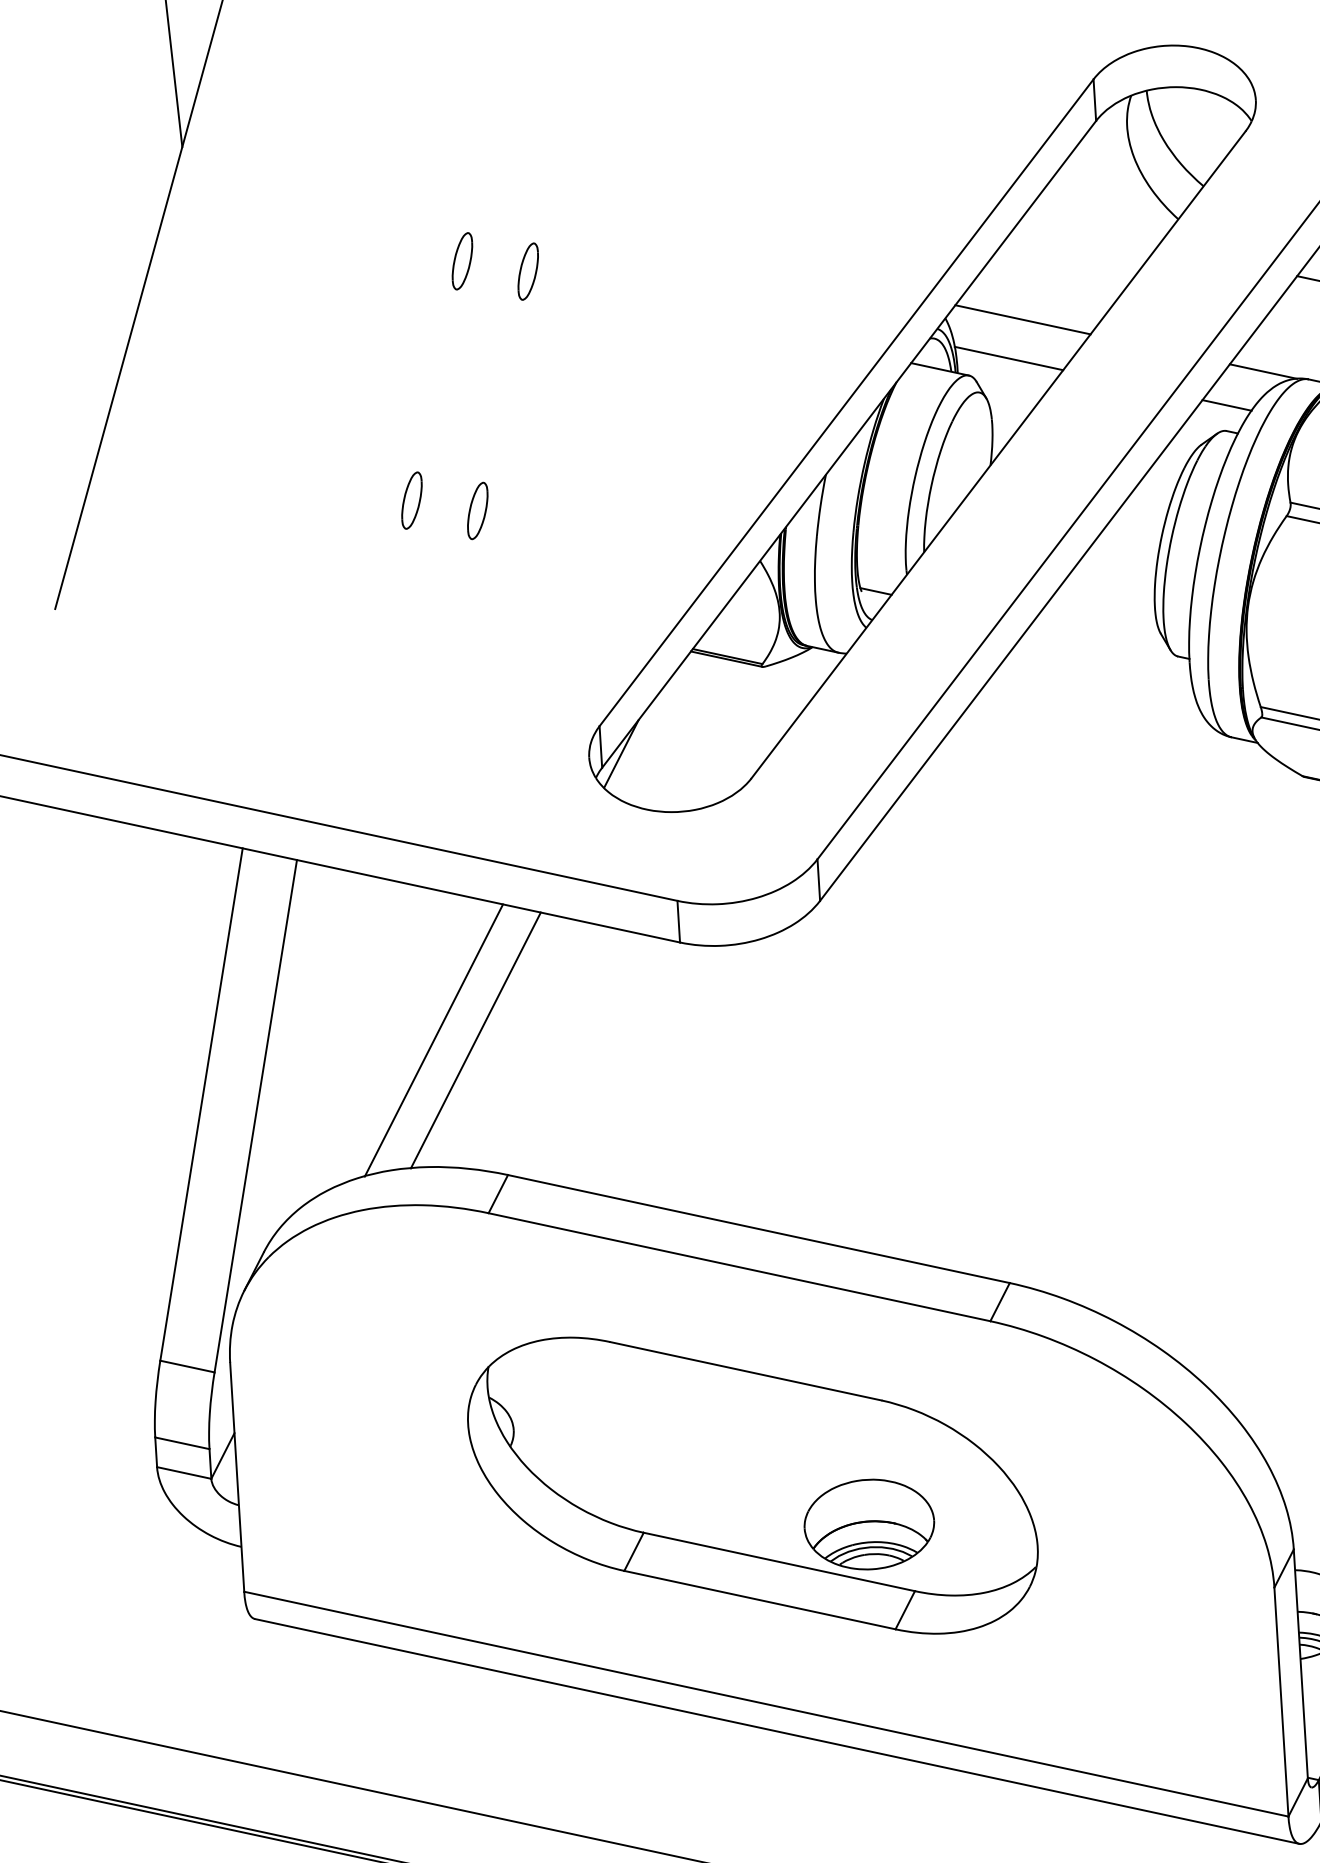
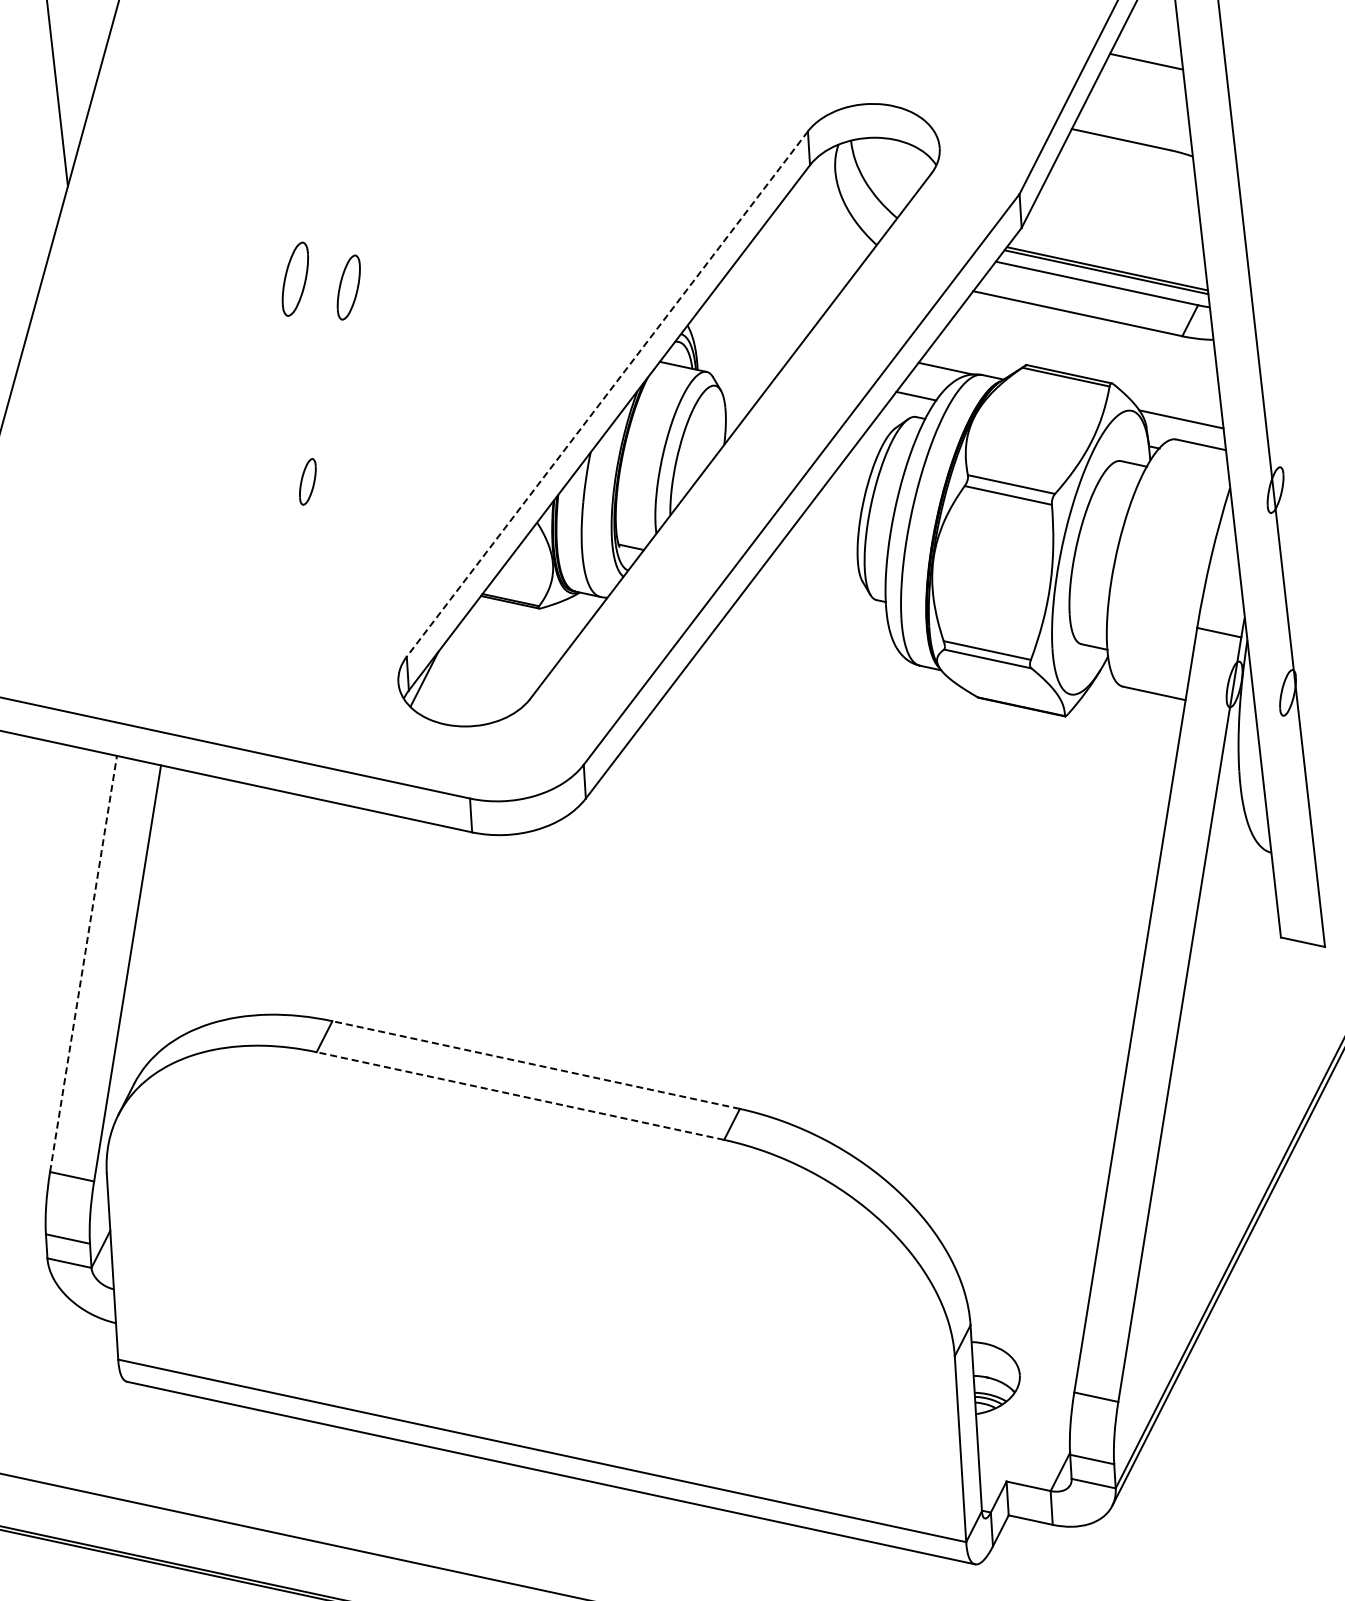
part: (462, 260) -> (295, 278), size x1.6
part: (527, 271) -> (348, 287), size x1.4
line: (1022, 319) -> (750, 326), removed
line: (1009, 357) -> (739, 357), removed
line: (846, 403) -> (607, 394), solid -> dashed
part: (412, 500) -> (254, 473), removed
line: (434, 1039) -> (272, 911), removed
line: (476, 1039) -> (306, 911), removed
line: (201, 1103) -> (83, 963), solid -> dashed
line: (758, 1228) -> (535, 1064), solid -> dashed
line: (738, 1266) -> (519, 1095), solid -> dashed
part: (753, 1485) -> (531, 1273), removed

